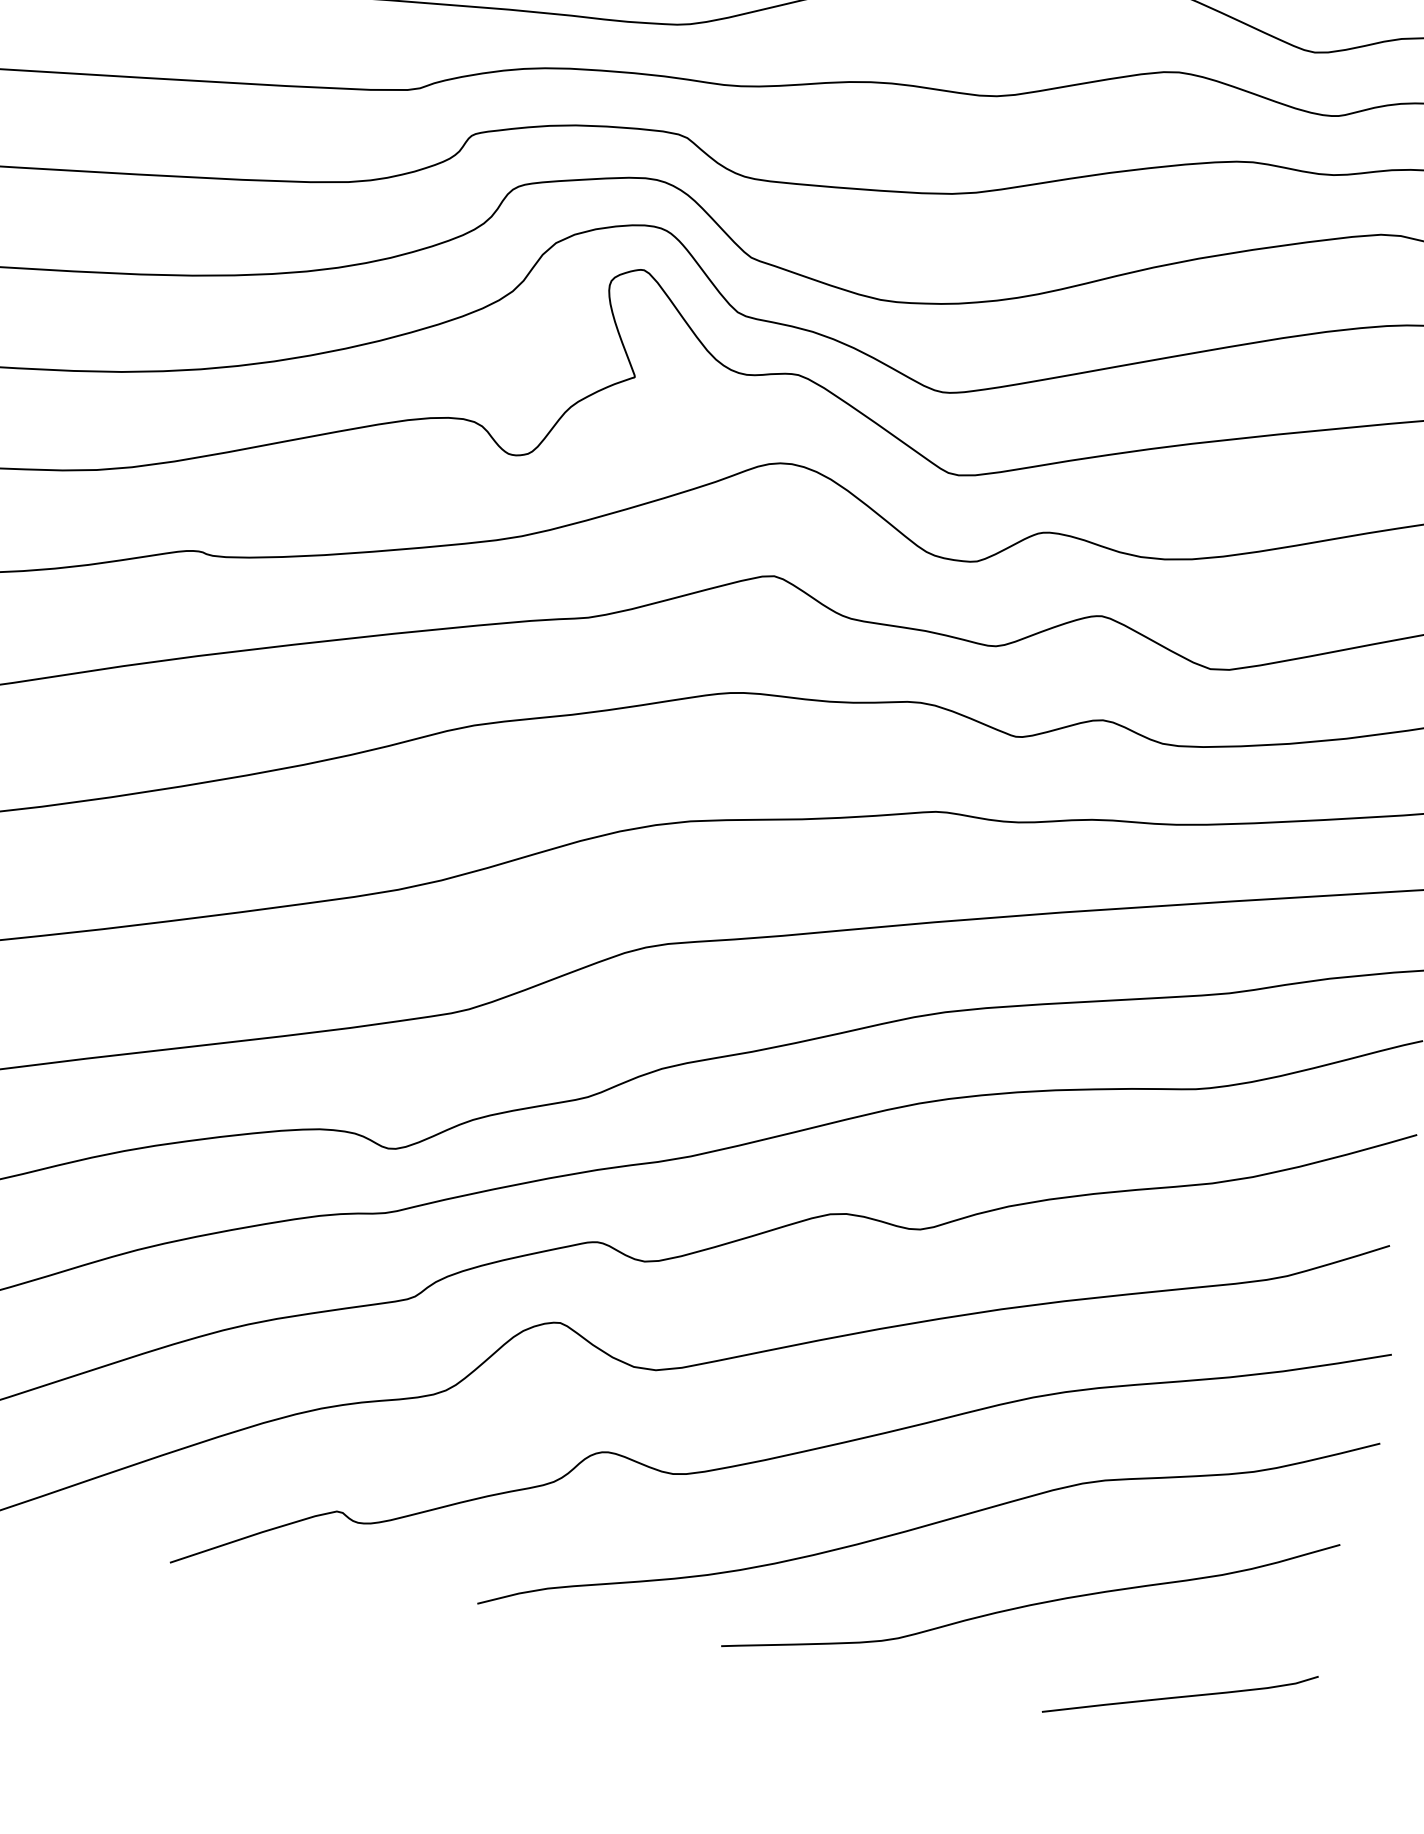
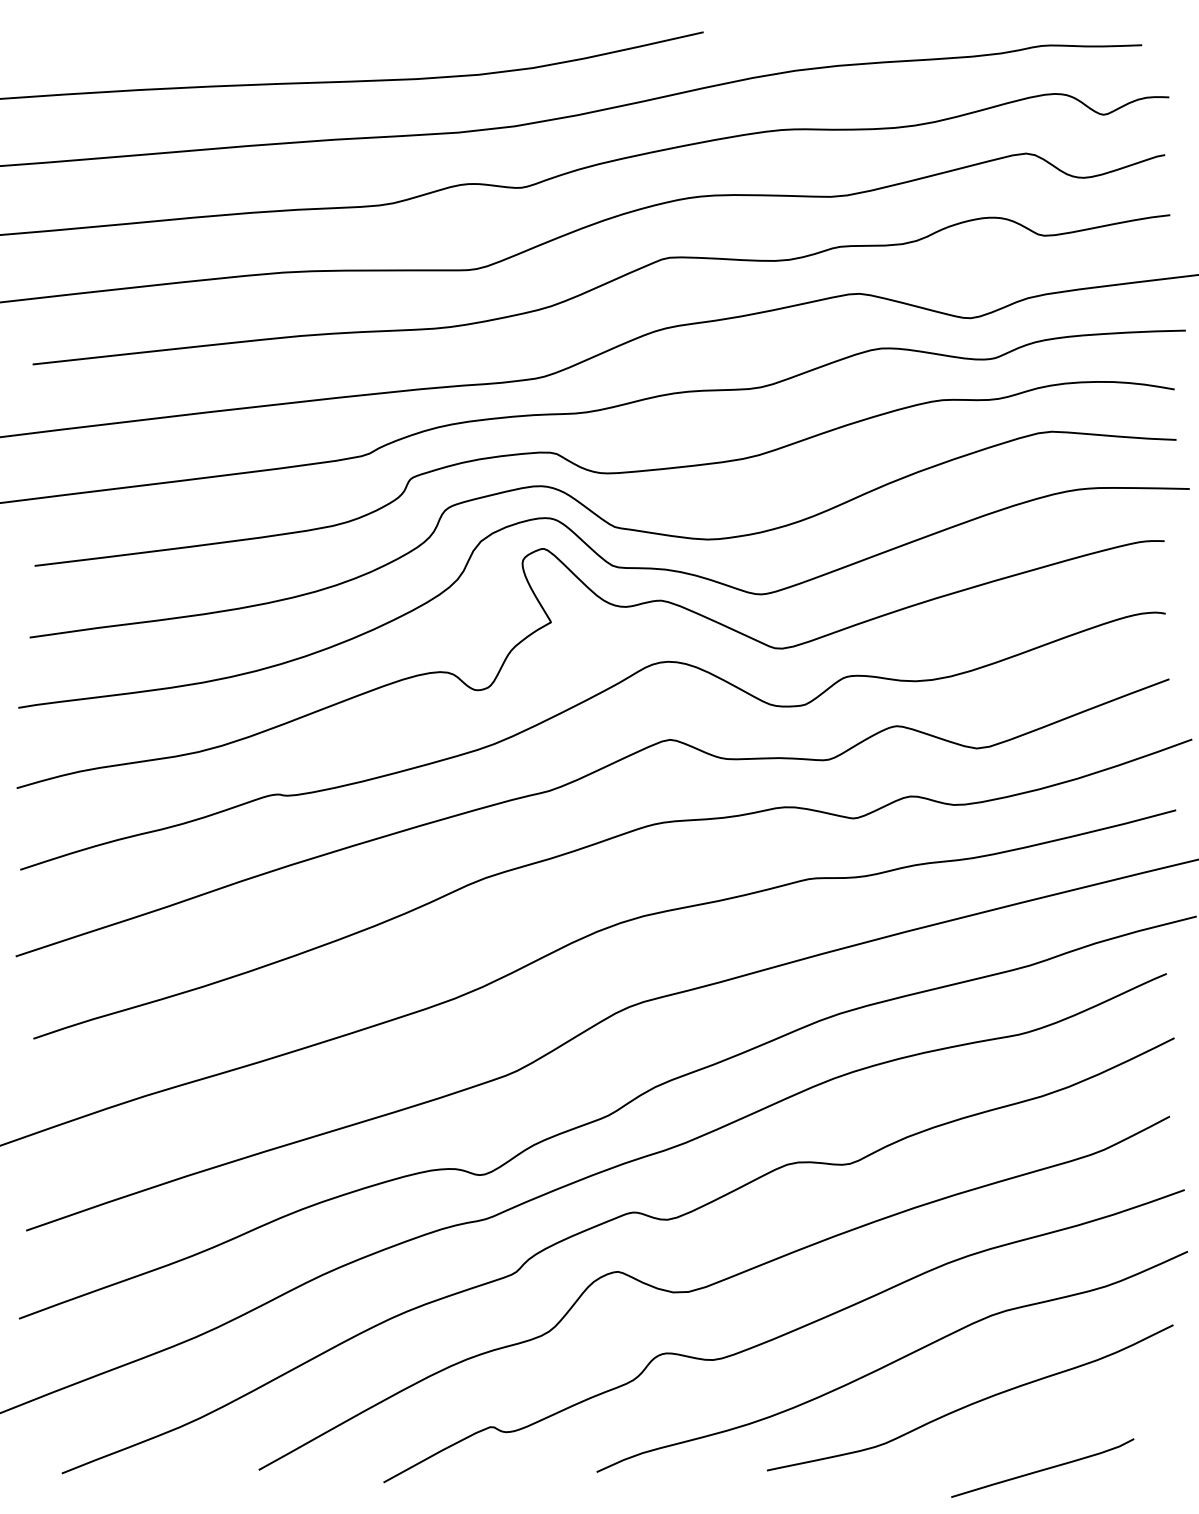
curve: (1179, 1696) -> (1042, 1469), moved

